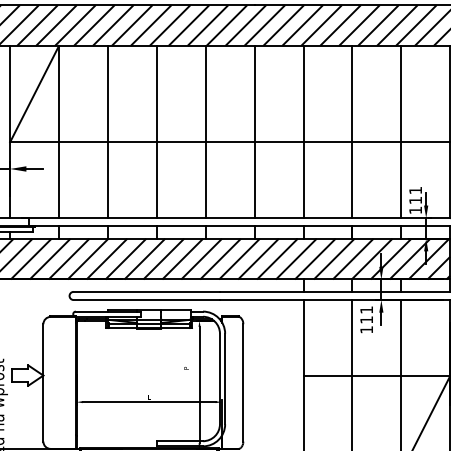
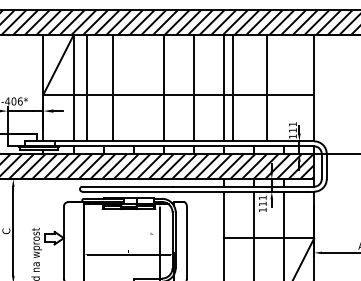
line: (107, 132) -> (86, 88), moved
line: (156, 132) -> (112, 88), moved
line: (353, 132) -> (233, 88), moved
line: (401, 132) -> (267, 88), moved

